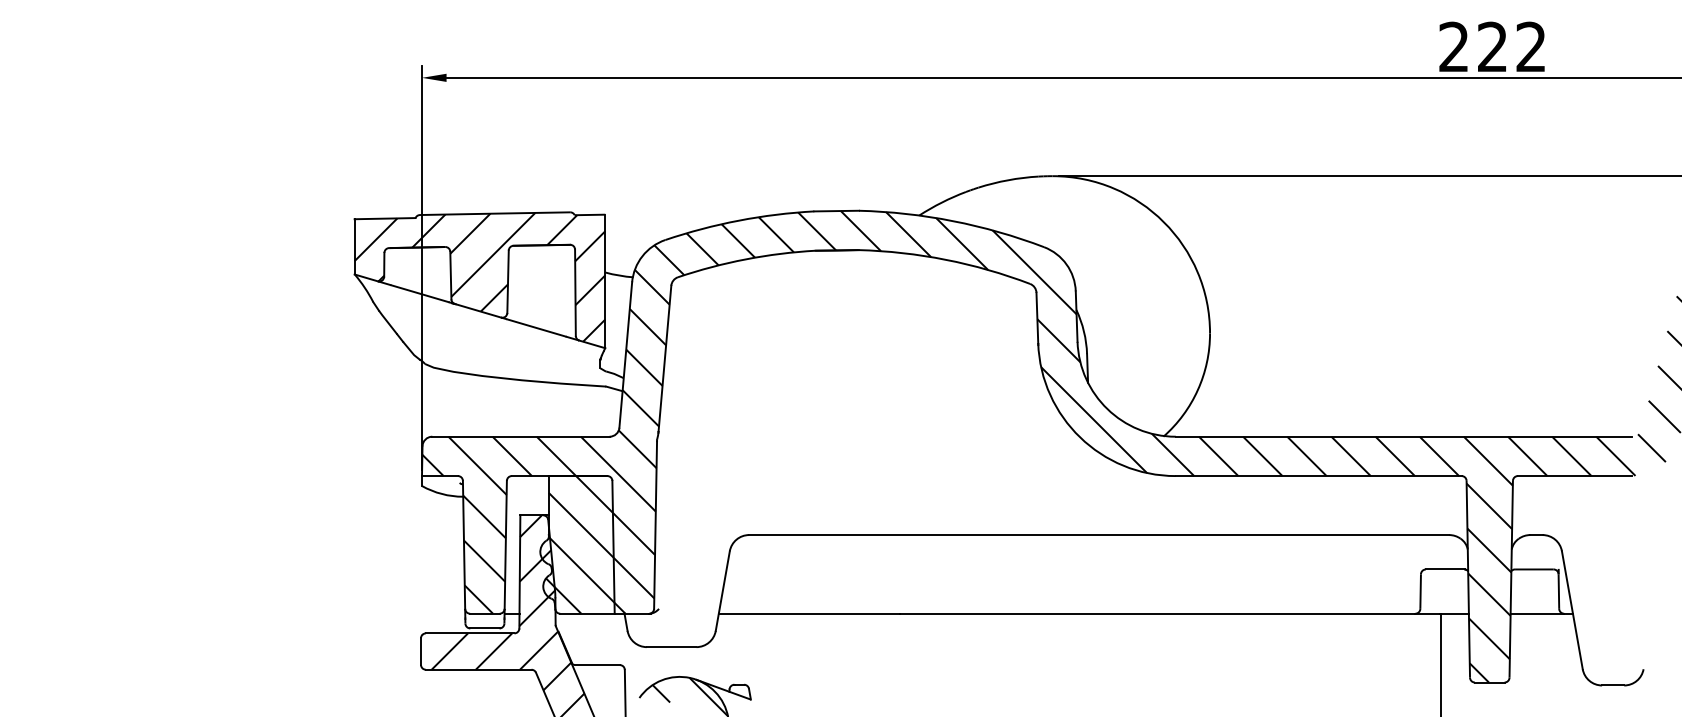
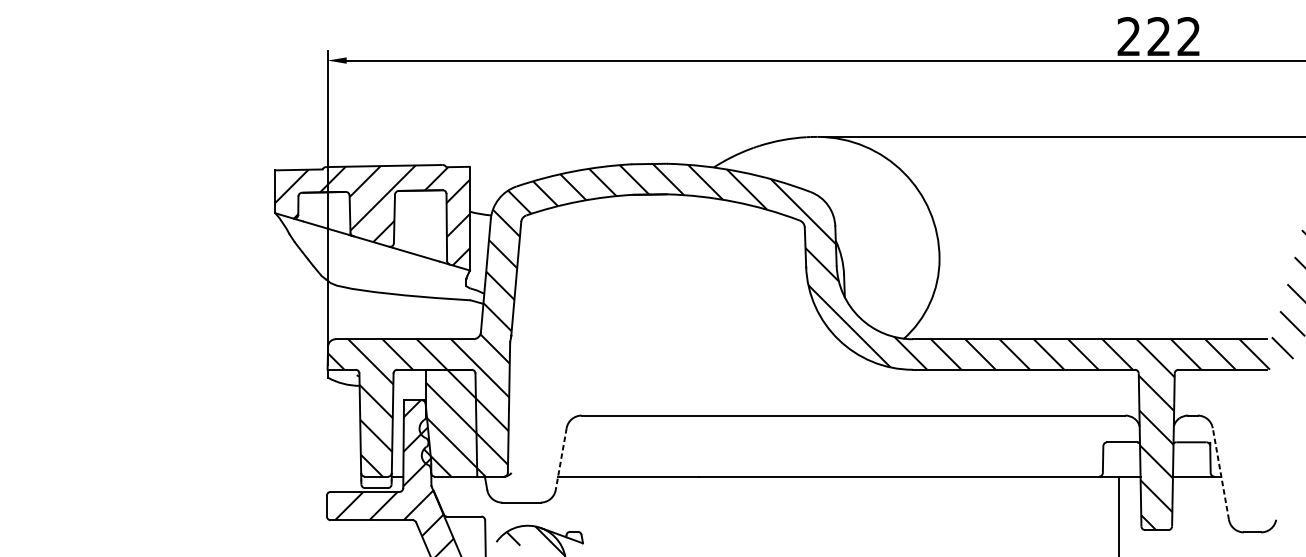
line: (722, 591) -> (560, 459), solid -> dashed
line: (1572, 610) -> (1221, 474), solid -> dashed

